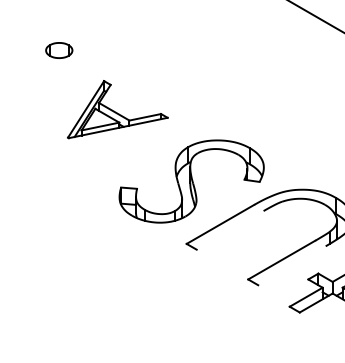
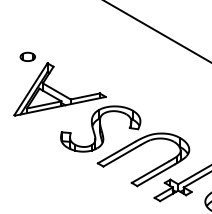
part: (116, 109) -> (59, 89), size x1.67
line: (229, 229) -> (121, 155), added
line: (291, 265) -> (155, 175), added

